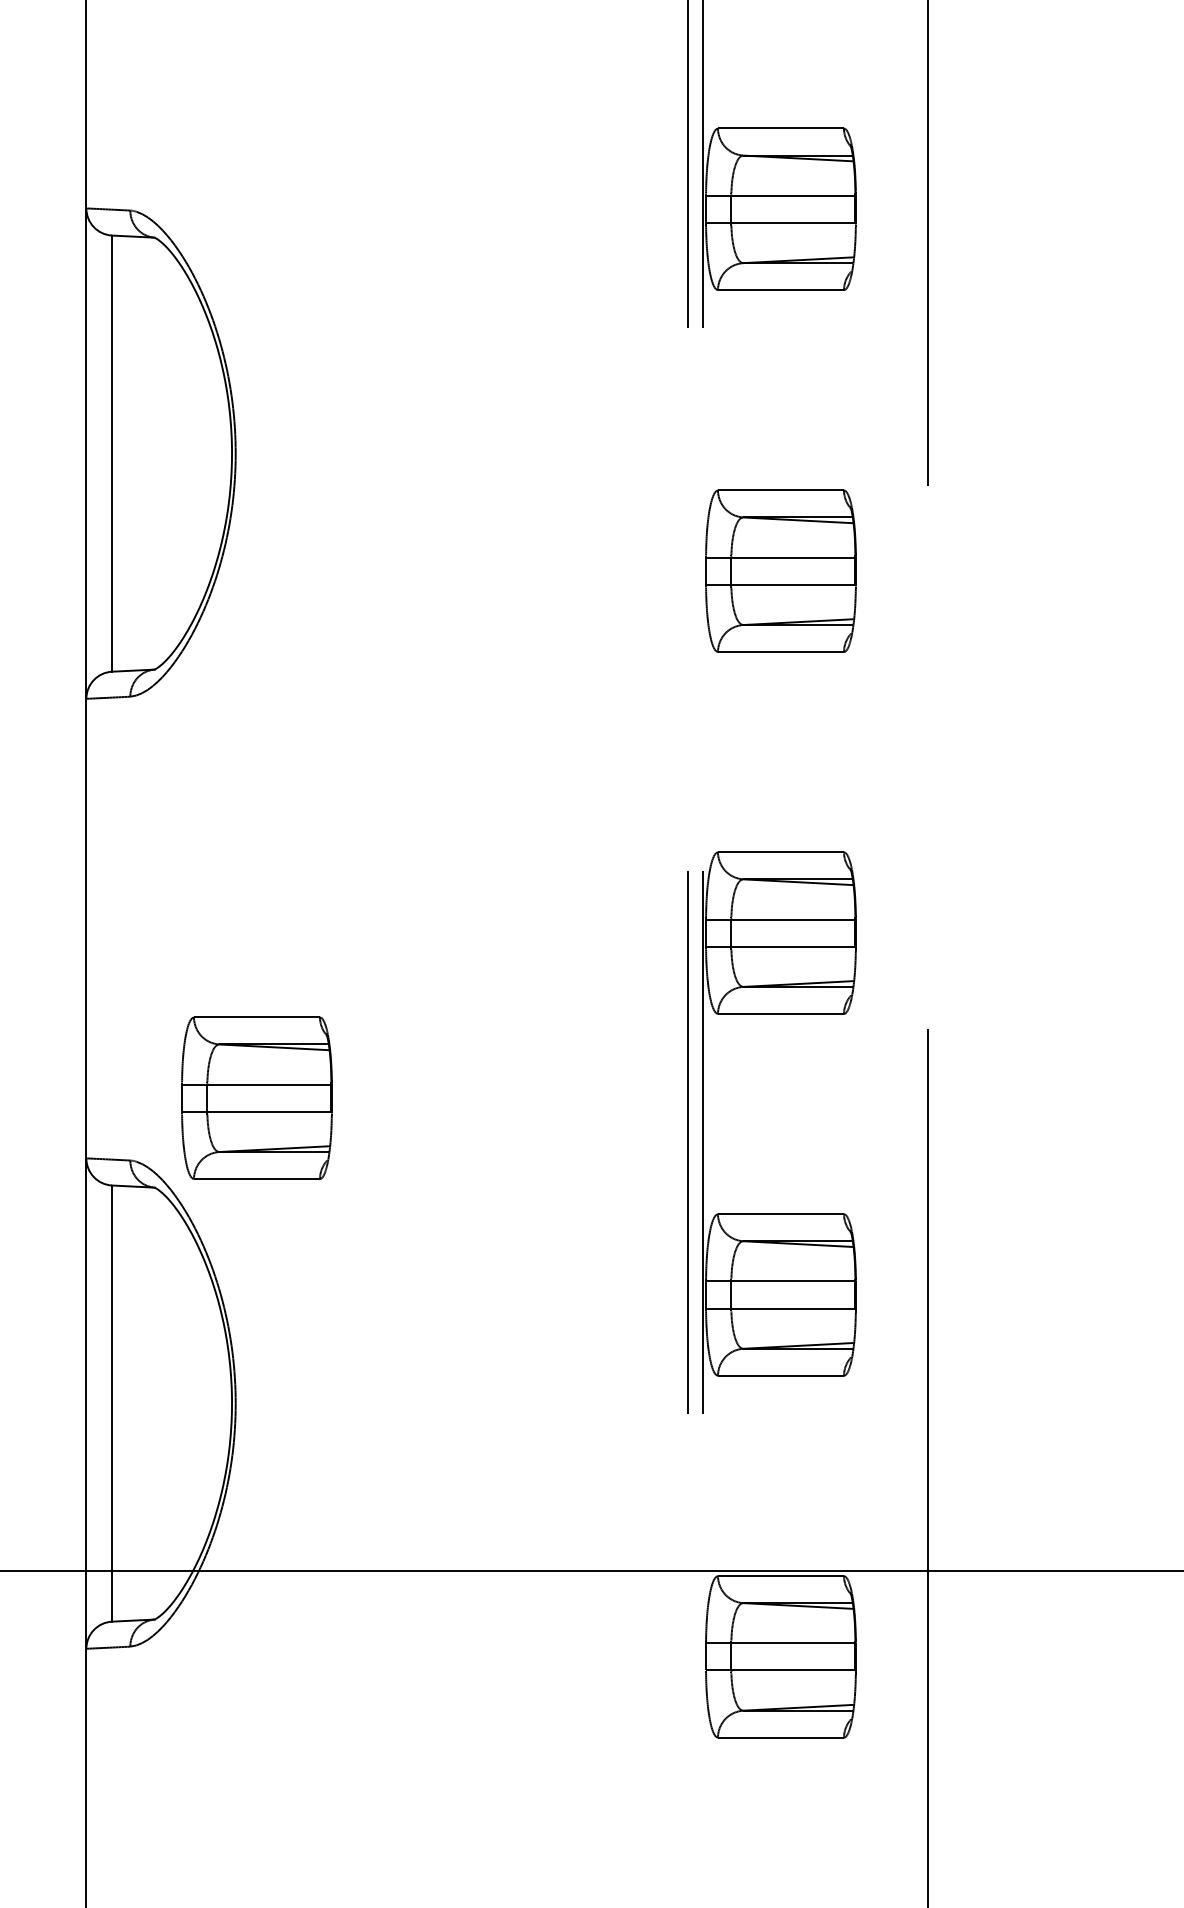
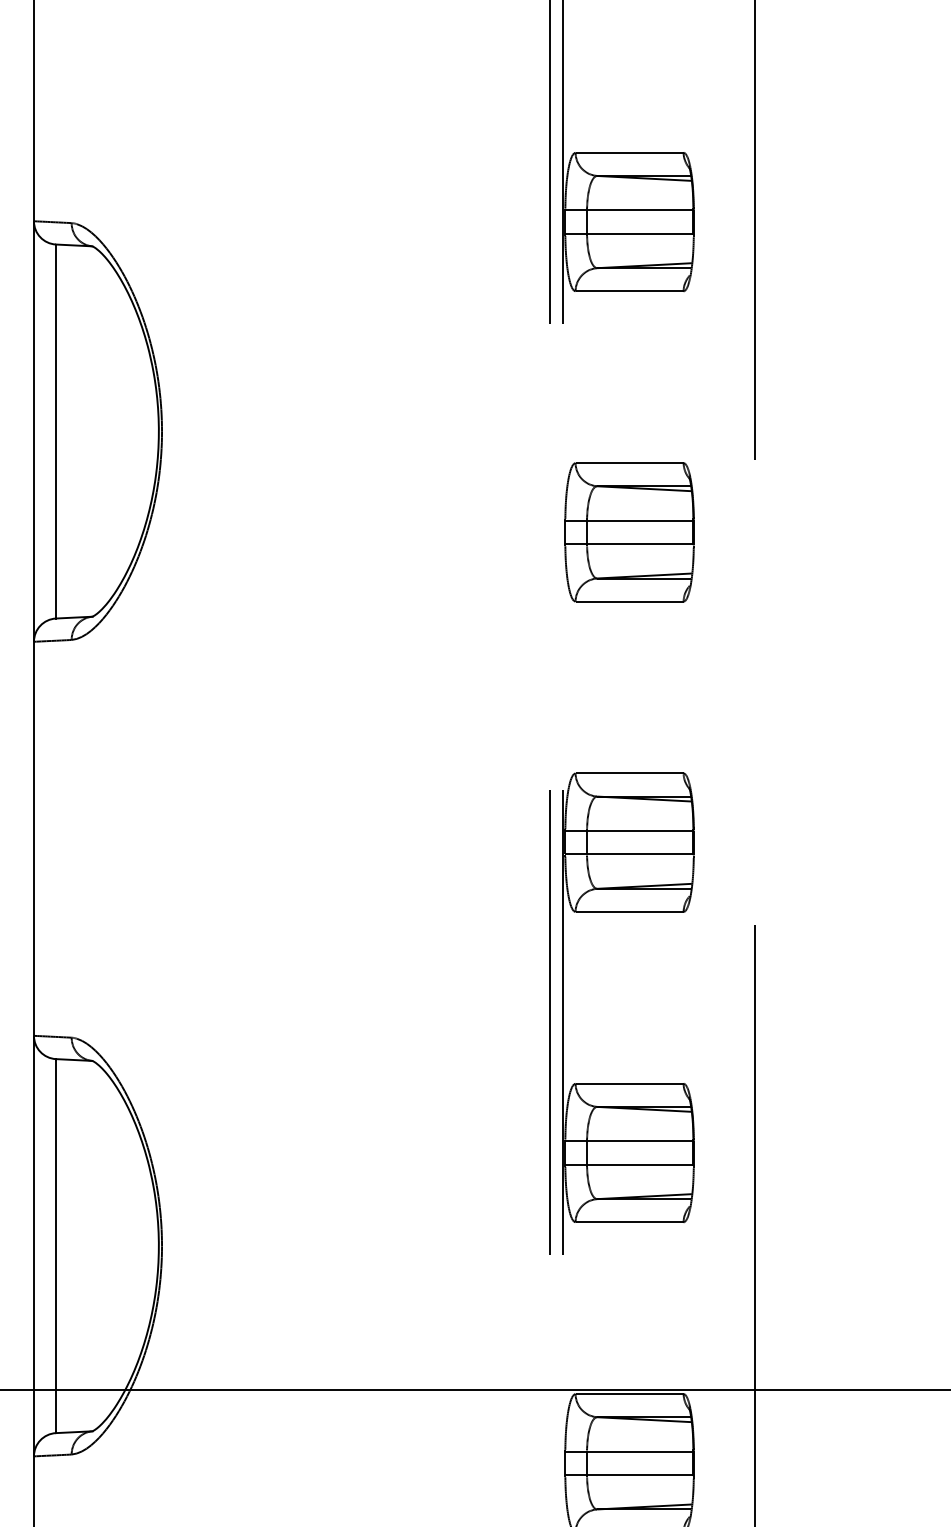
part: (256, 1097) -> (179, 983), removed

